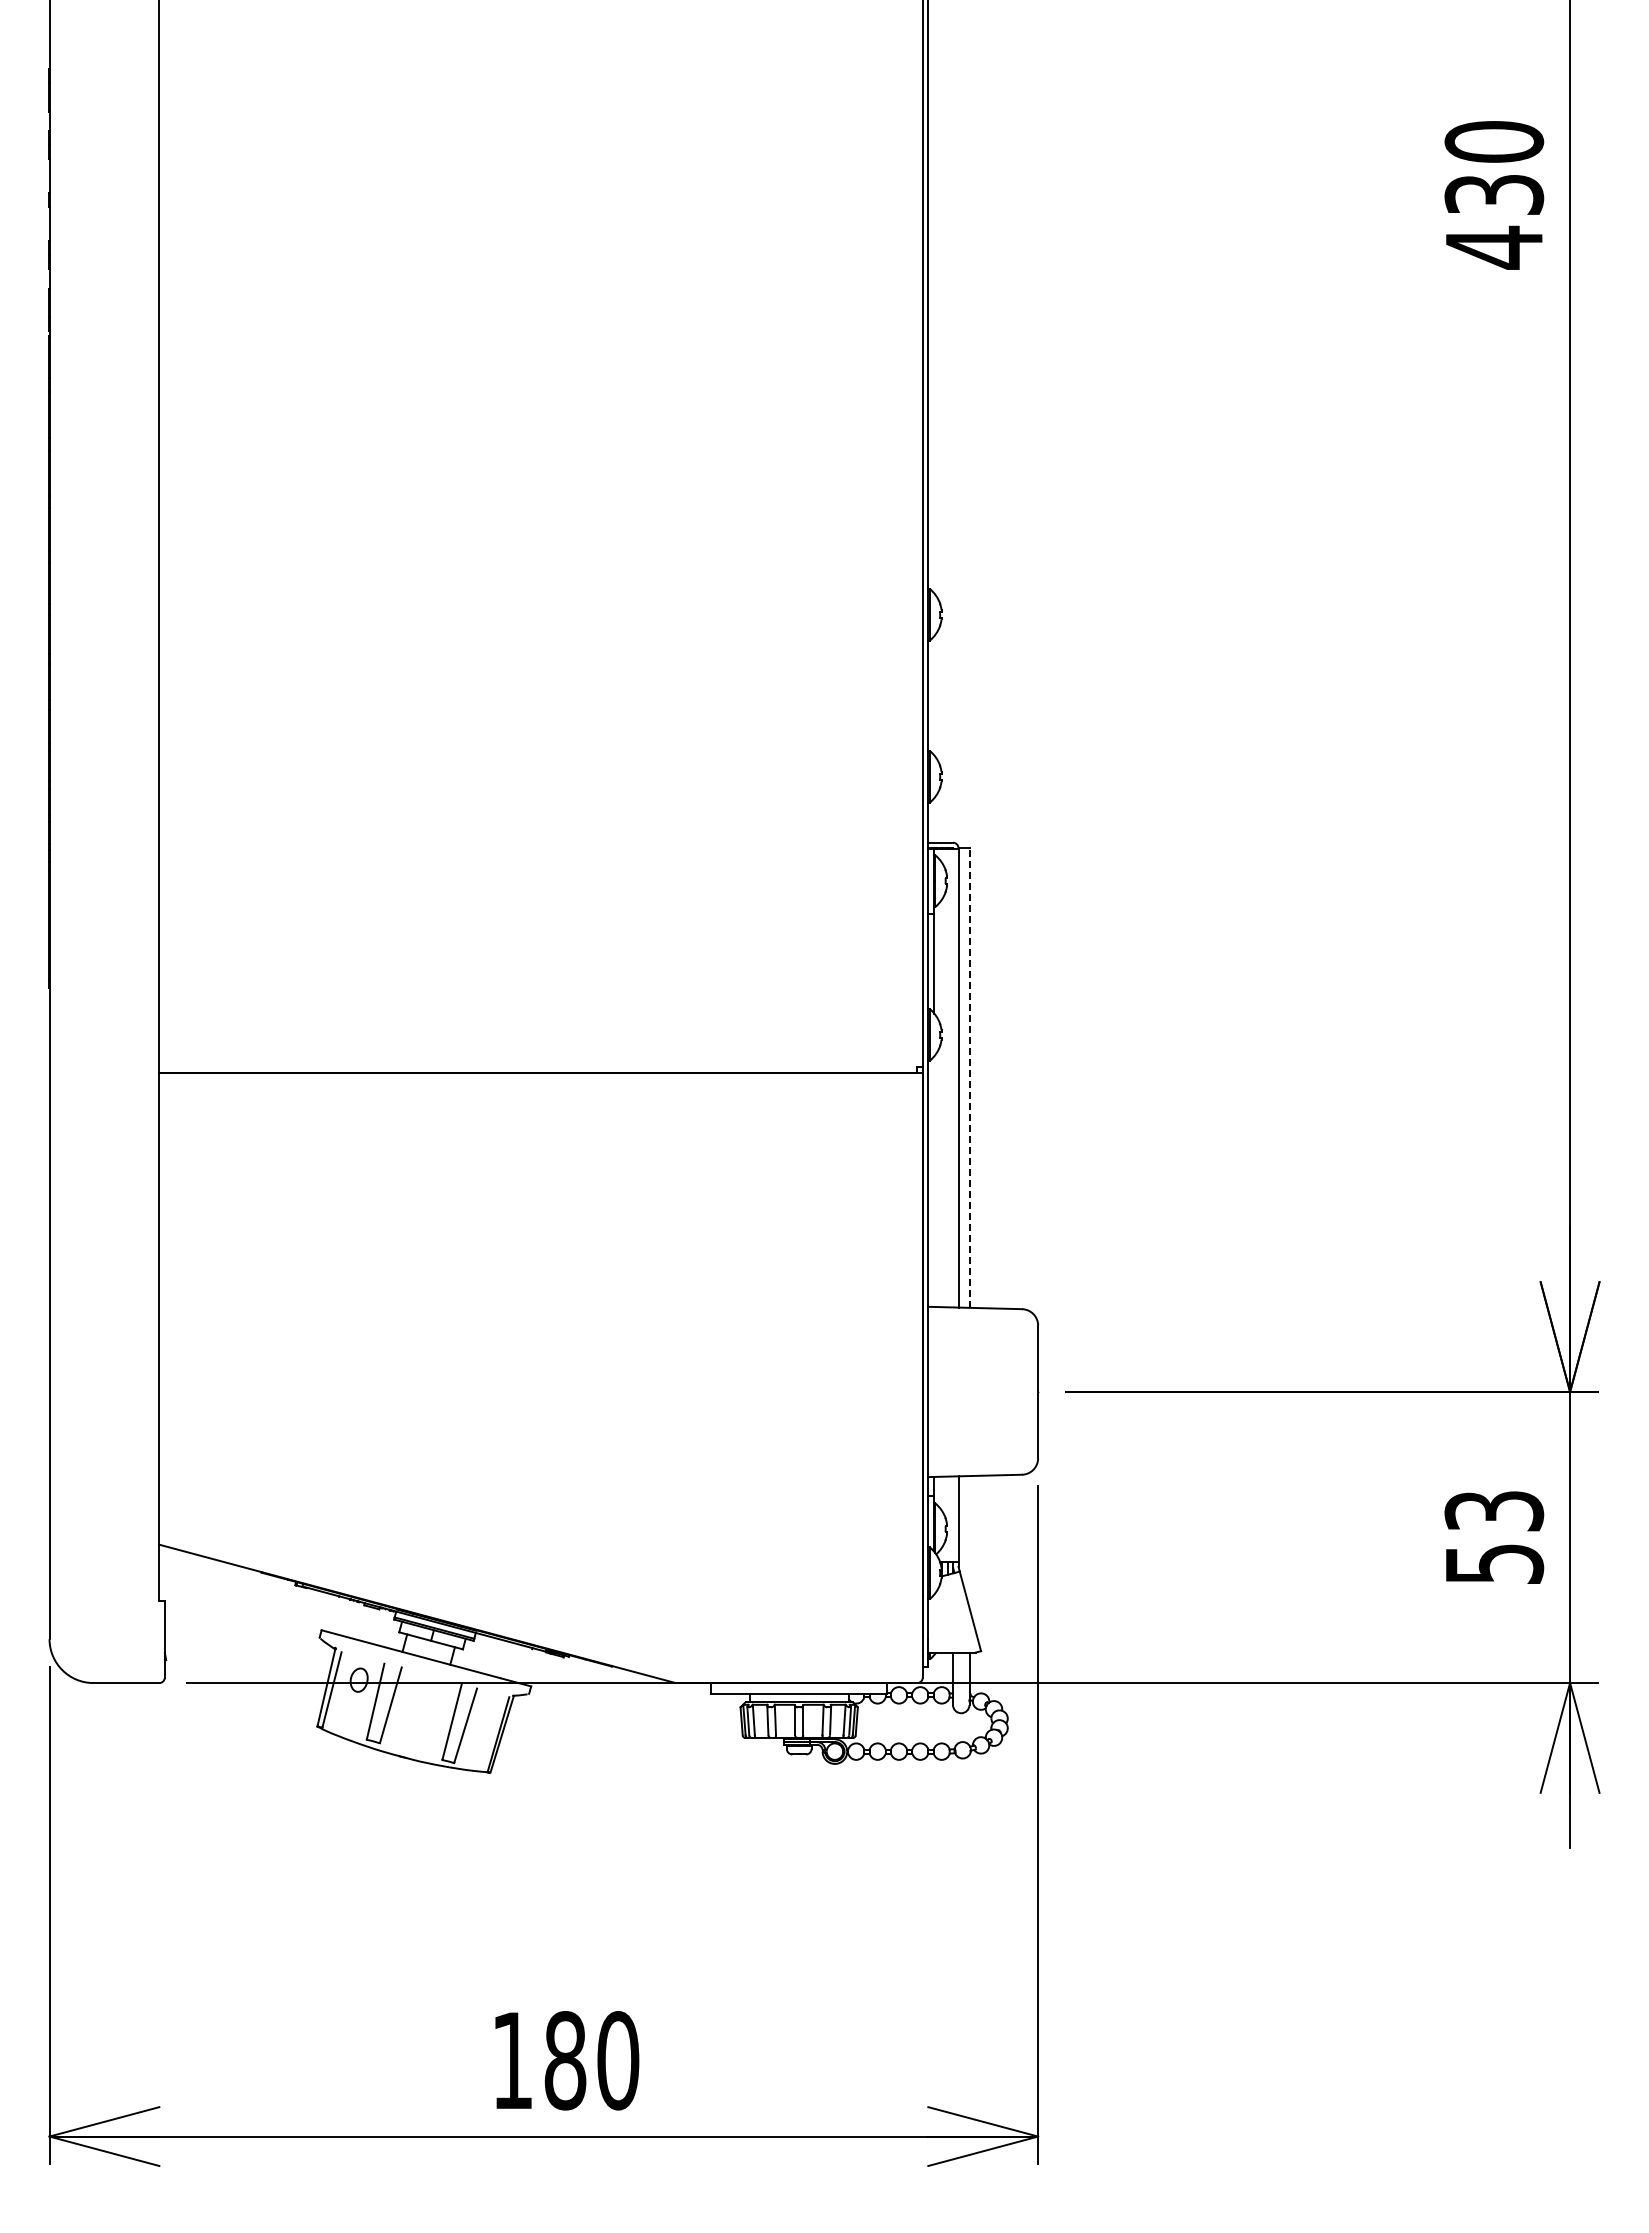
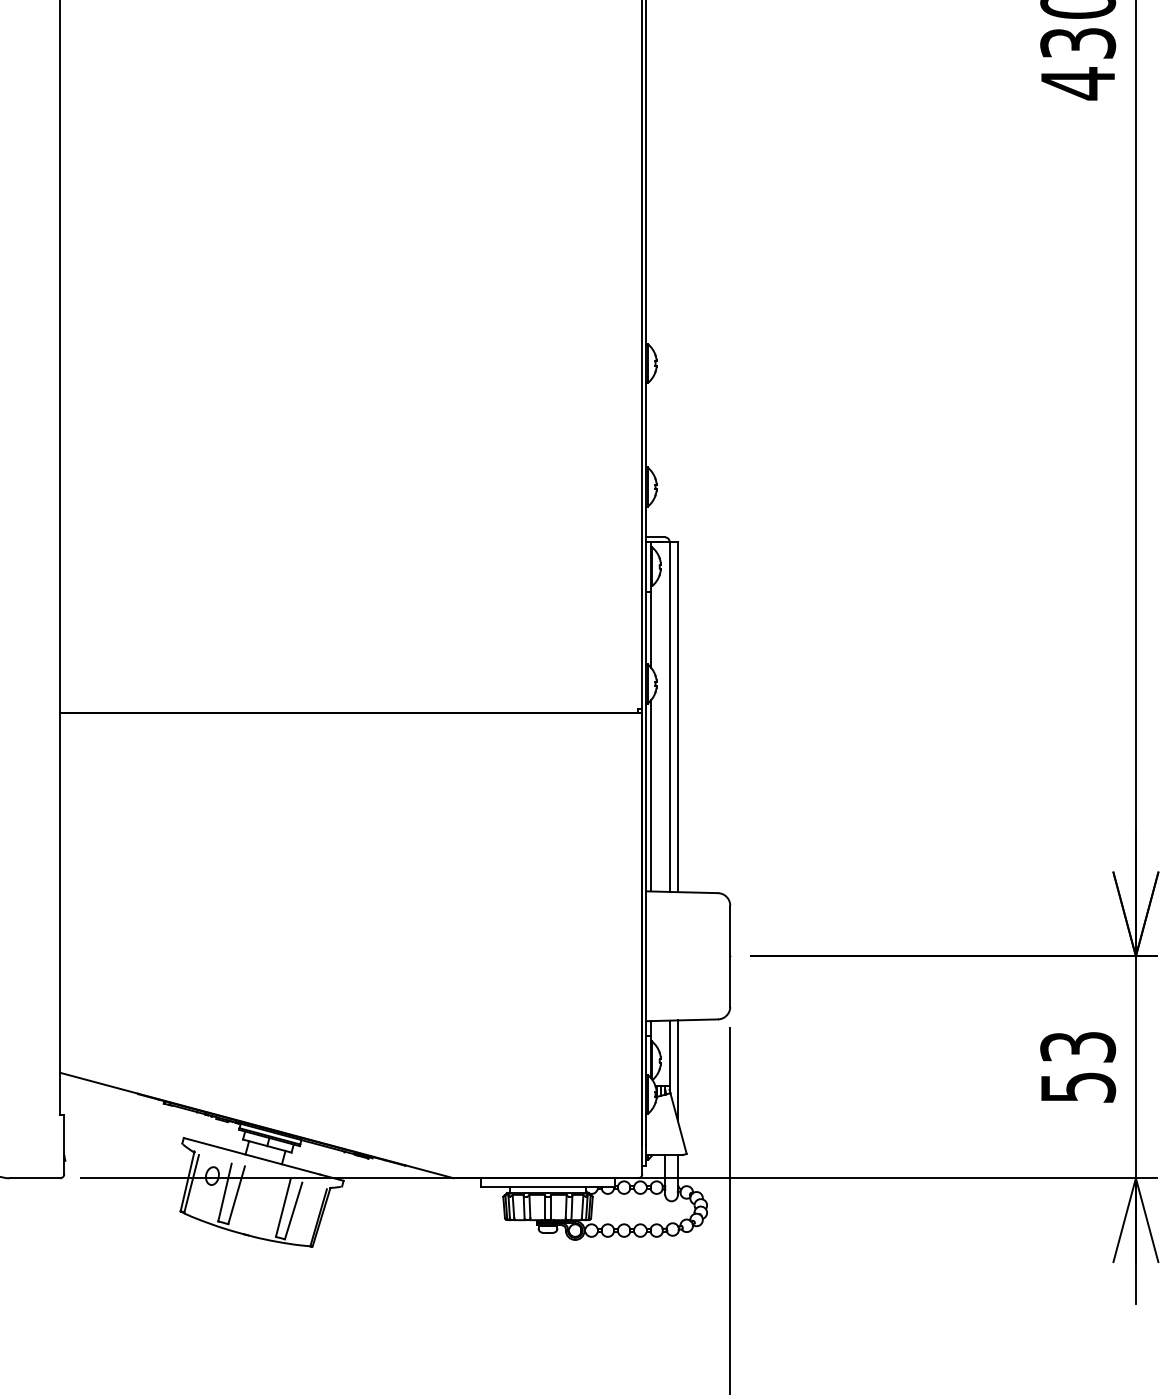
line: (969, 1078) -> (677, 717), dashed -> solid
line: (934, 1181) -> (651, 795), added
line: (969, 1541) -> (677, 1070), added

